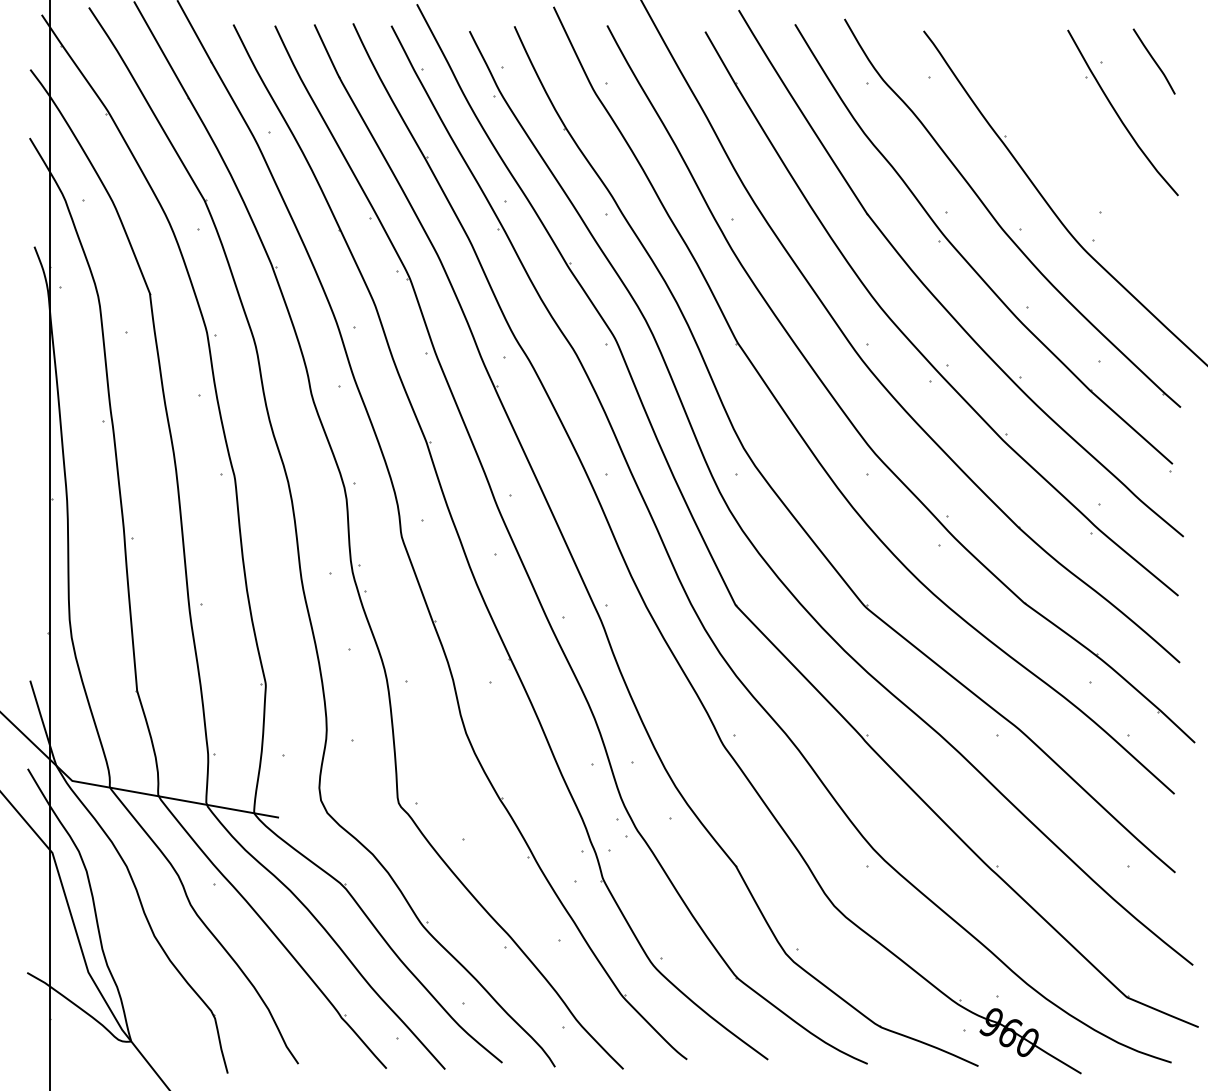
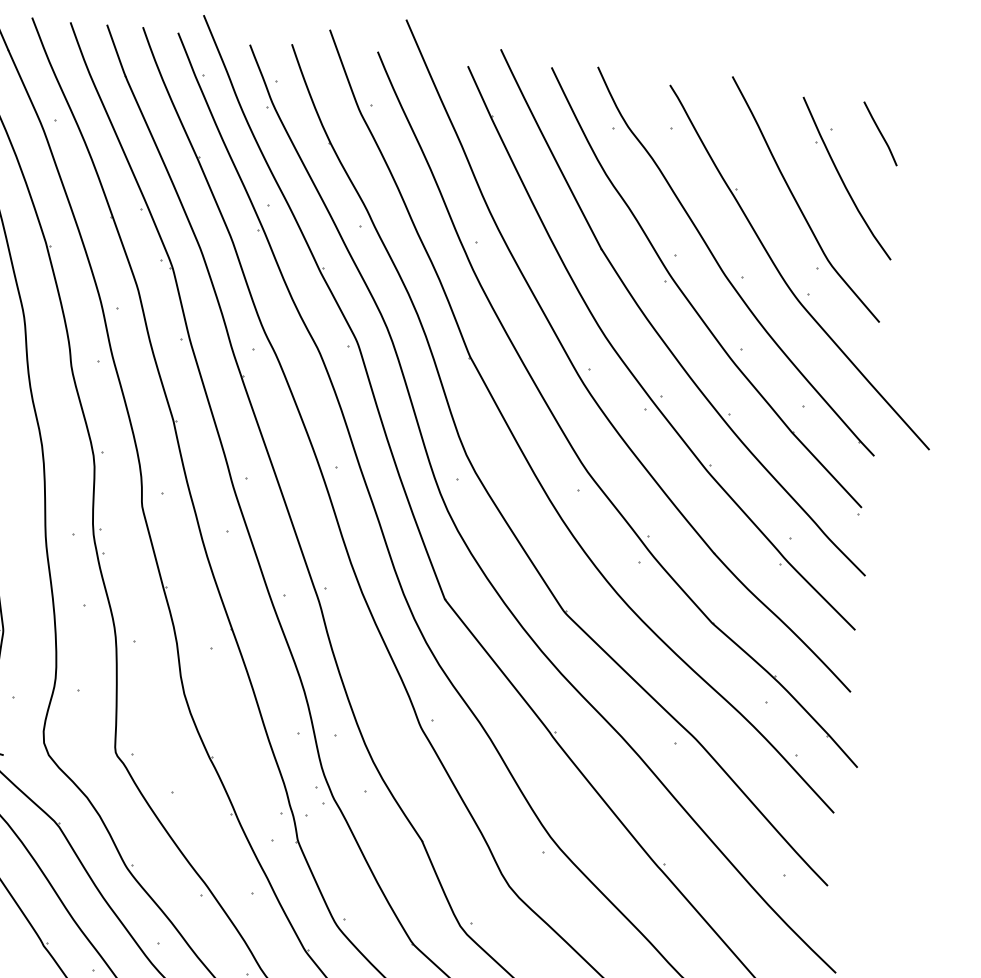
curve: (1073, 144) -> (798, 203), added

